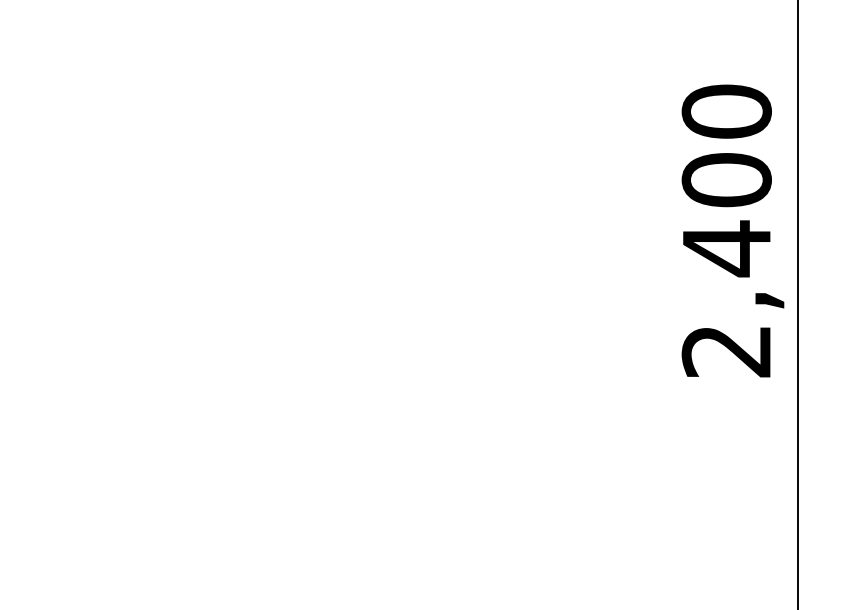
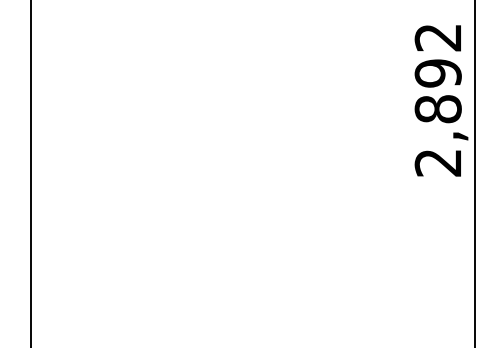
text: (725, 180) -> (437, 73), 2,400 -> 2,892

